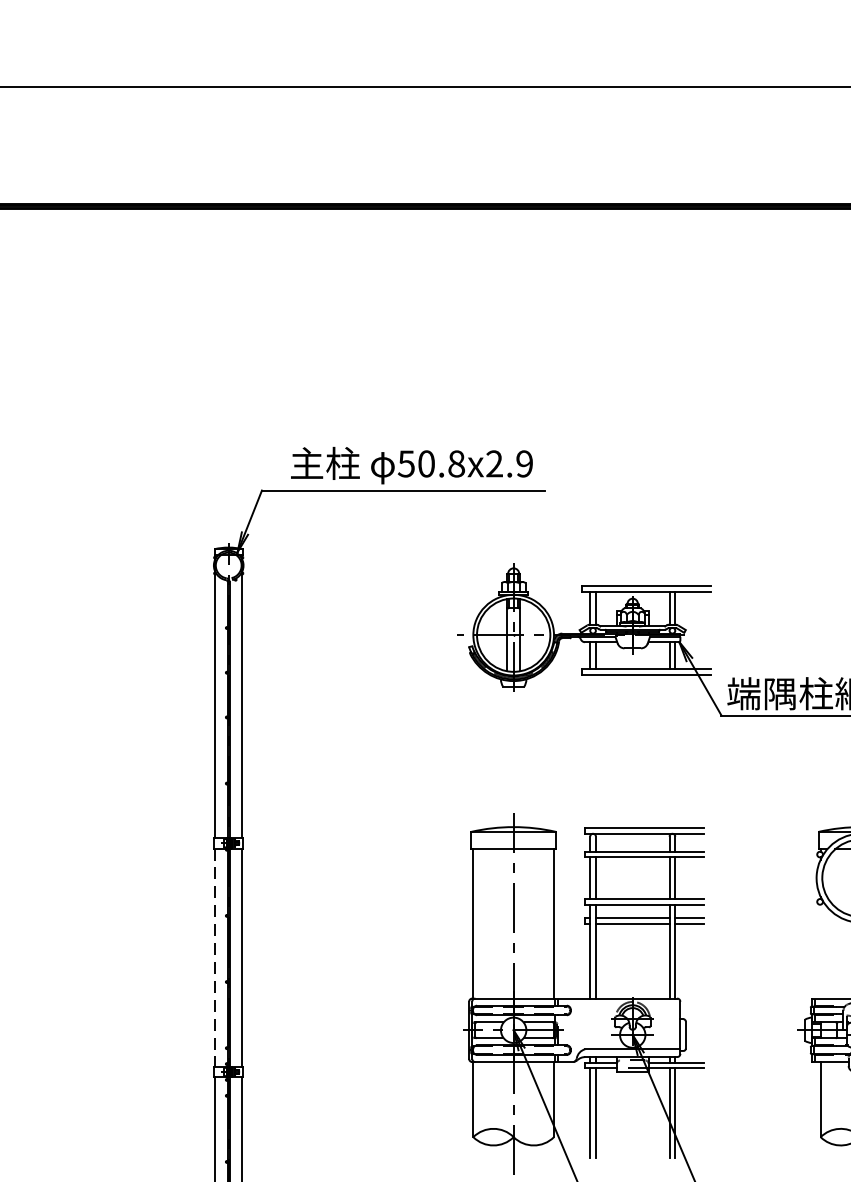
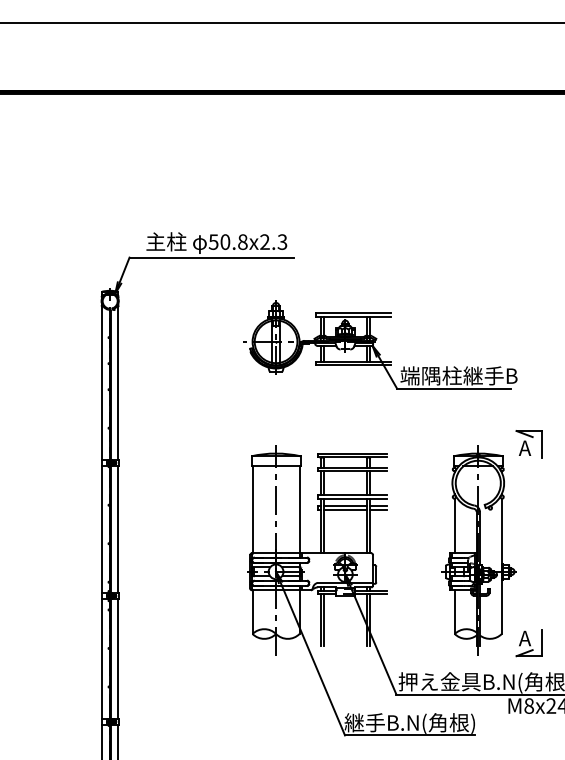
text: (524, 462) -> (282, 241), 50.8x2.9 -> 50.8x2.3
line: (820, 950) -> (454, 525), added
line: (215, 959) -> (102, 530), dashed -> solid

